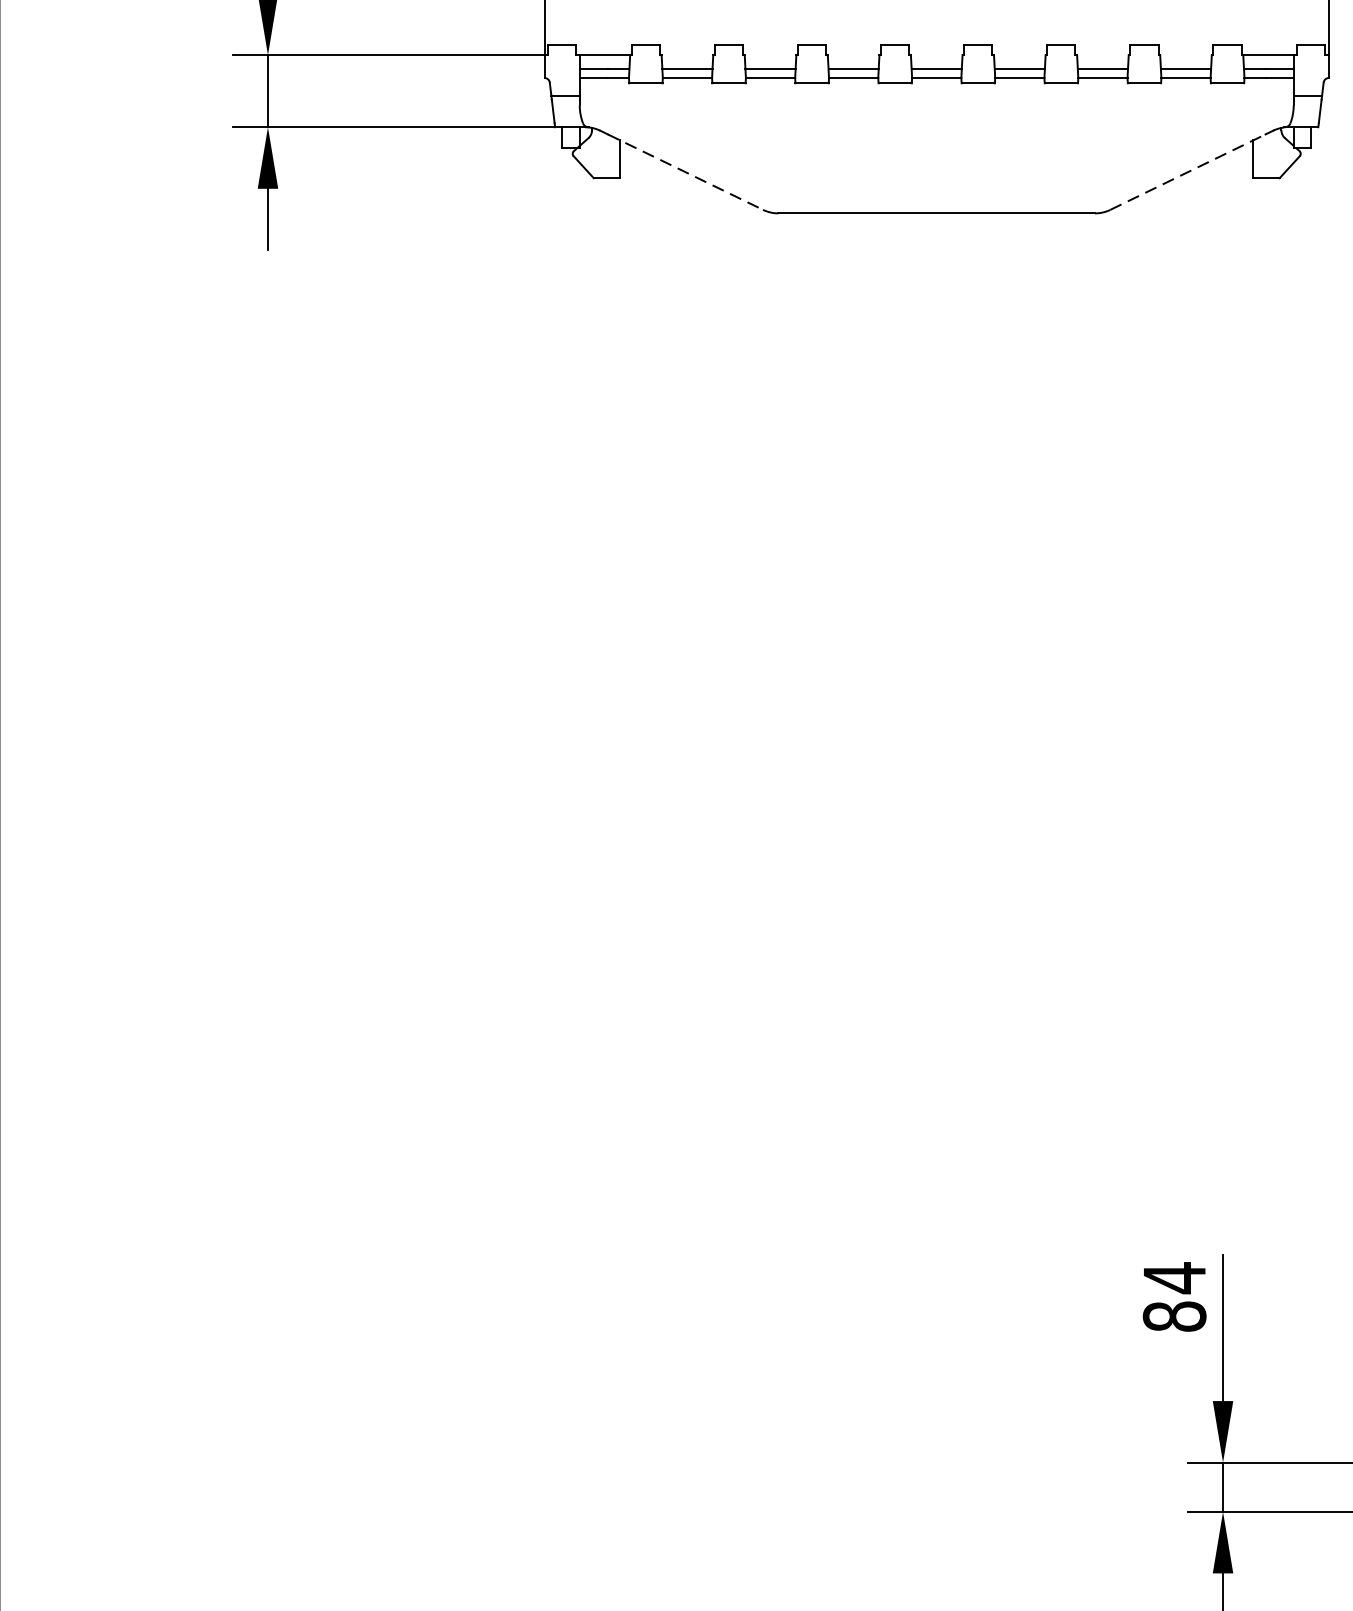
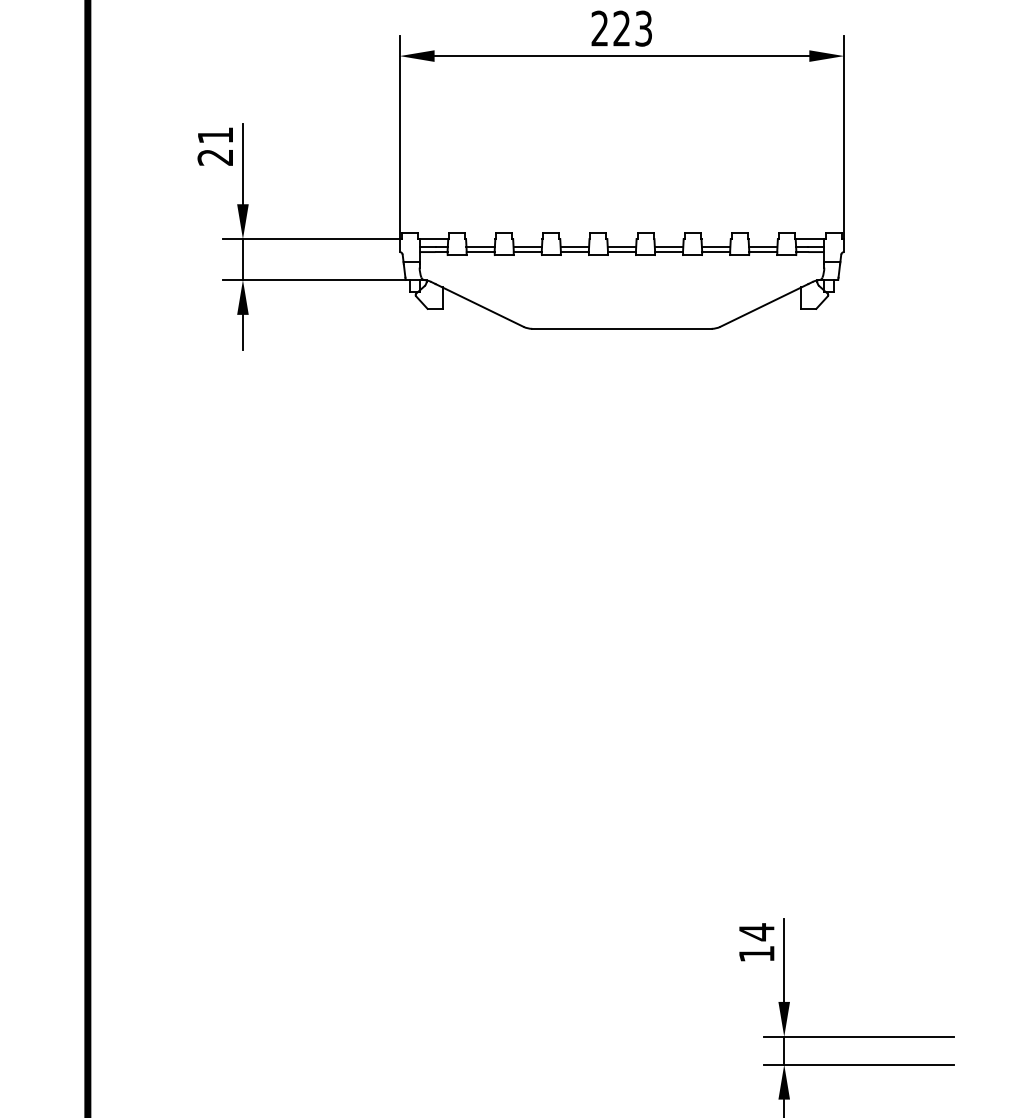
line: (685, 172) -> (479, 305), dashed -> solid
line: (1188, 172) -> (764, 305), dashed -> solid
text: (1174, 1315) -> (756, 953), 84 -> 14

